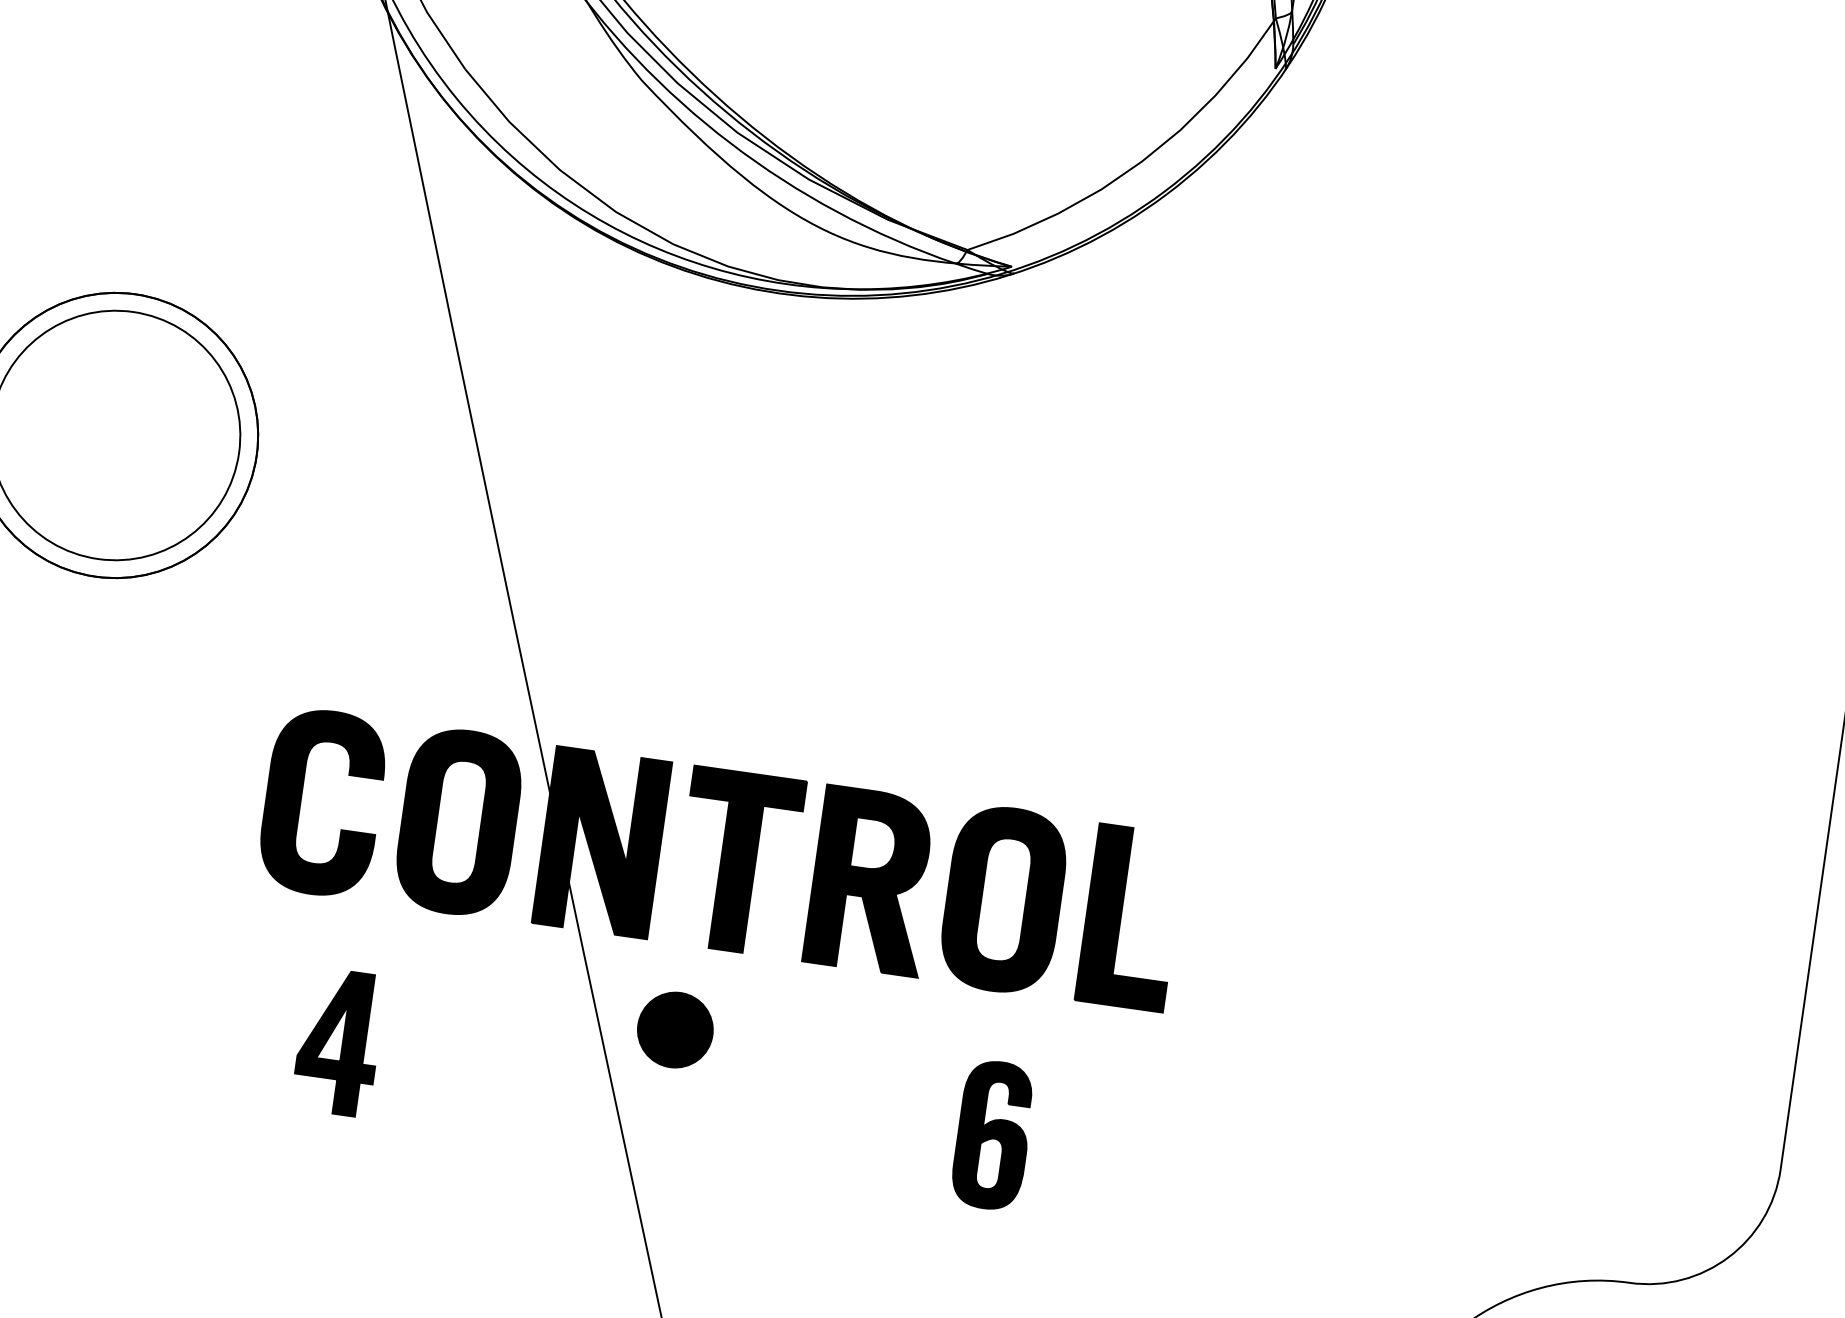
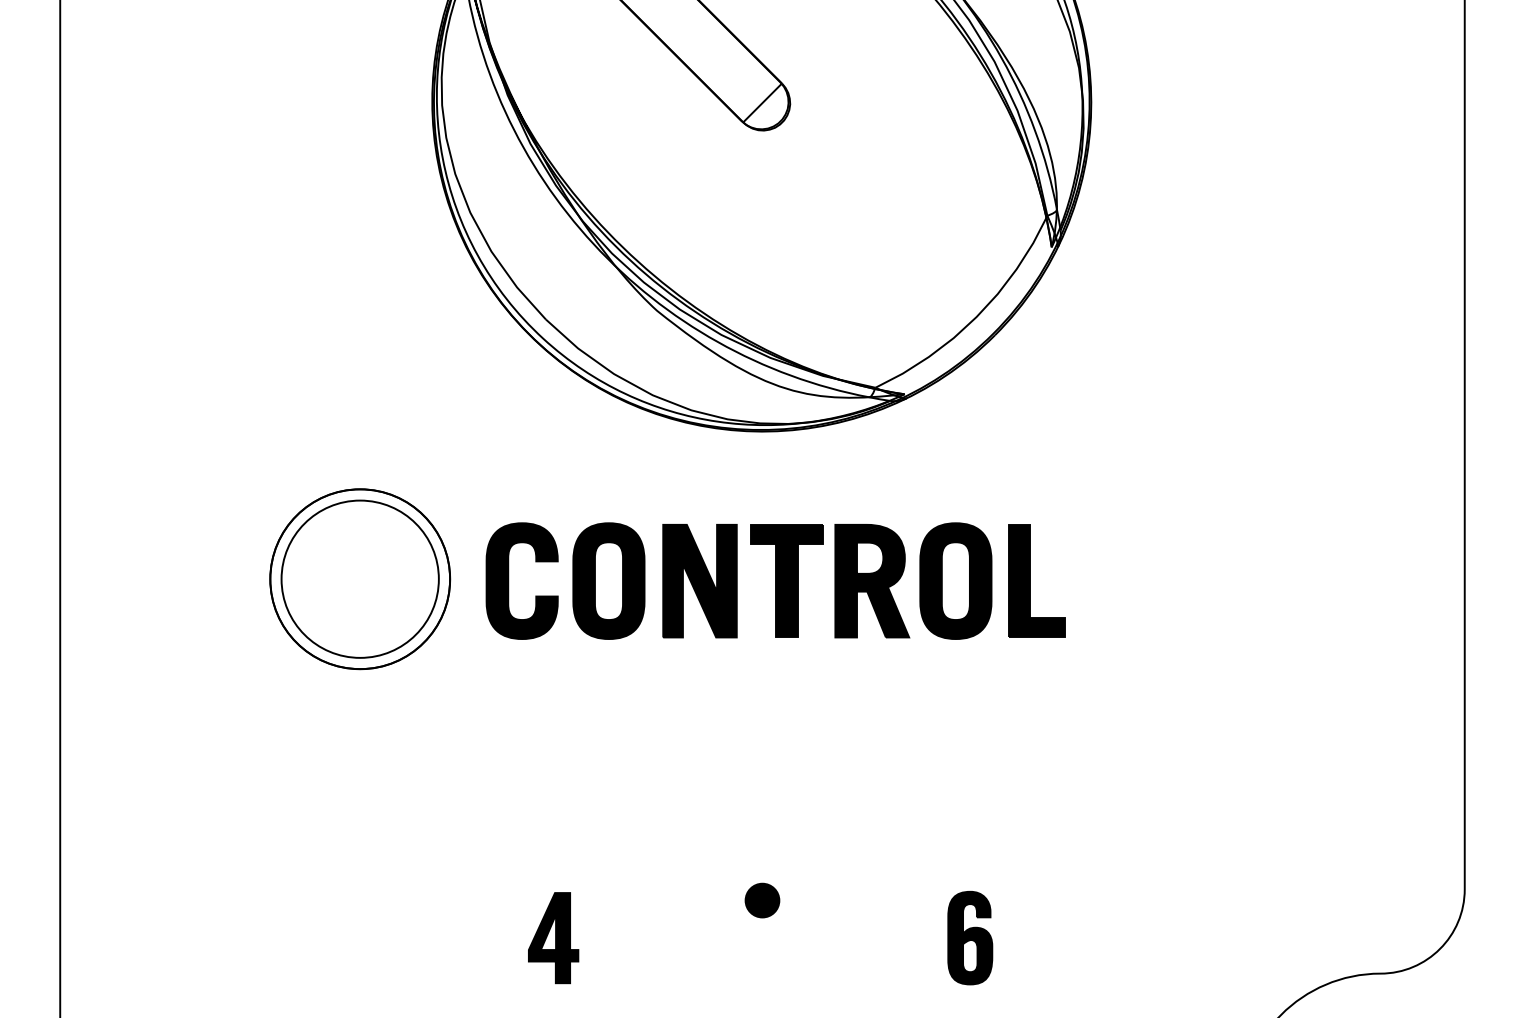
part: (720, 858) -> (775, 580), moved
part: (675, 1029) -> (762, 900), size x0.71

